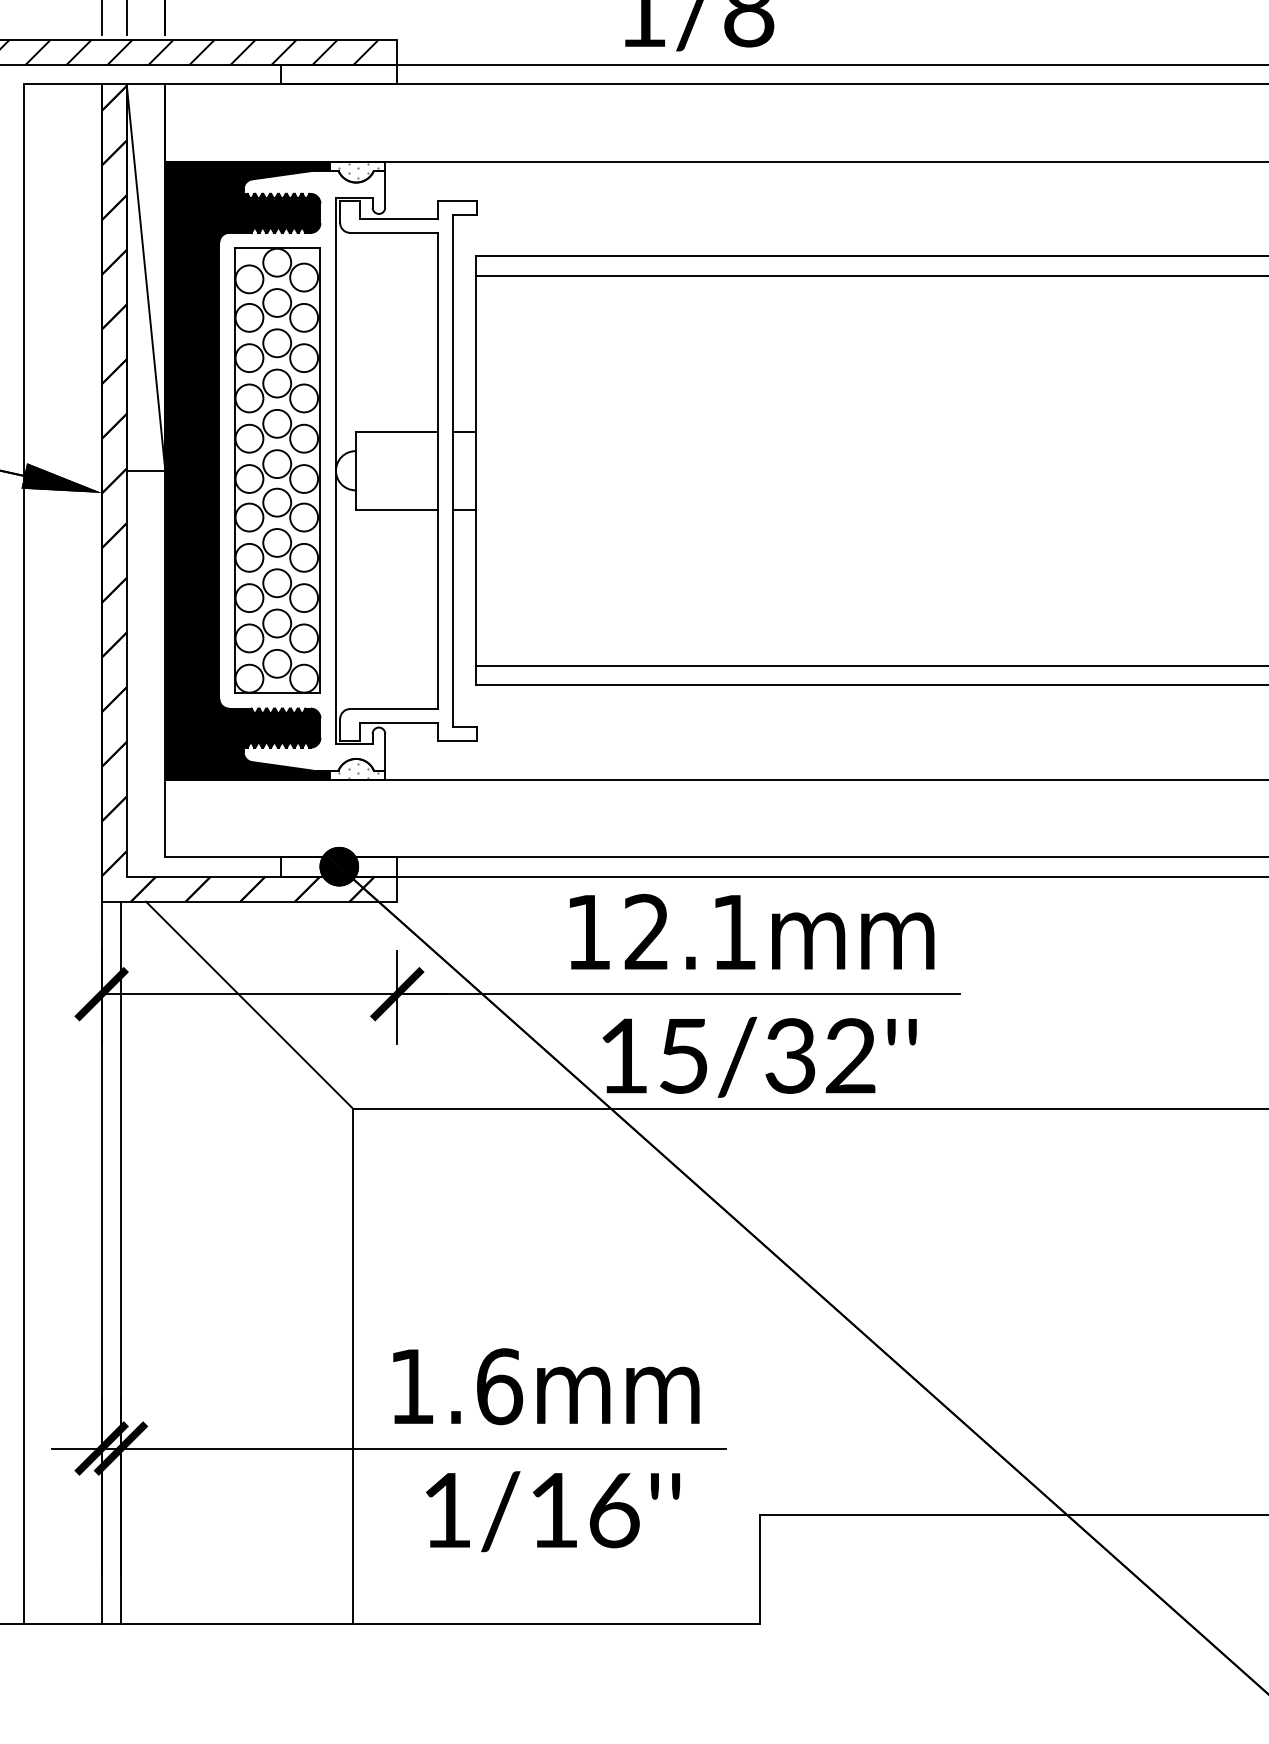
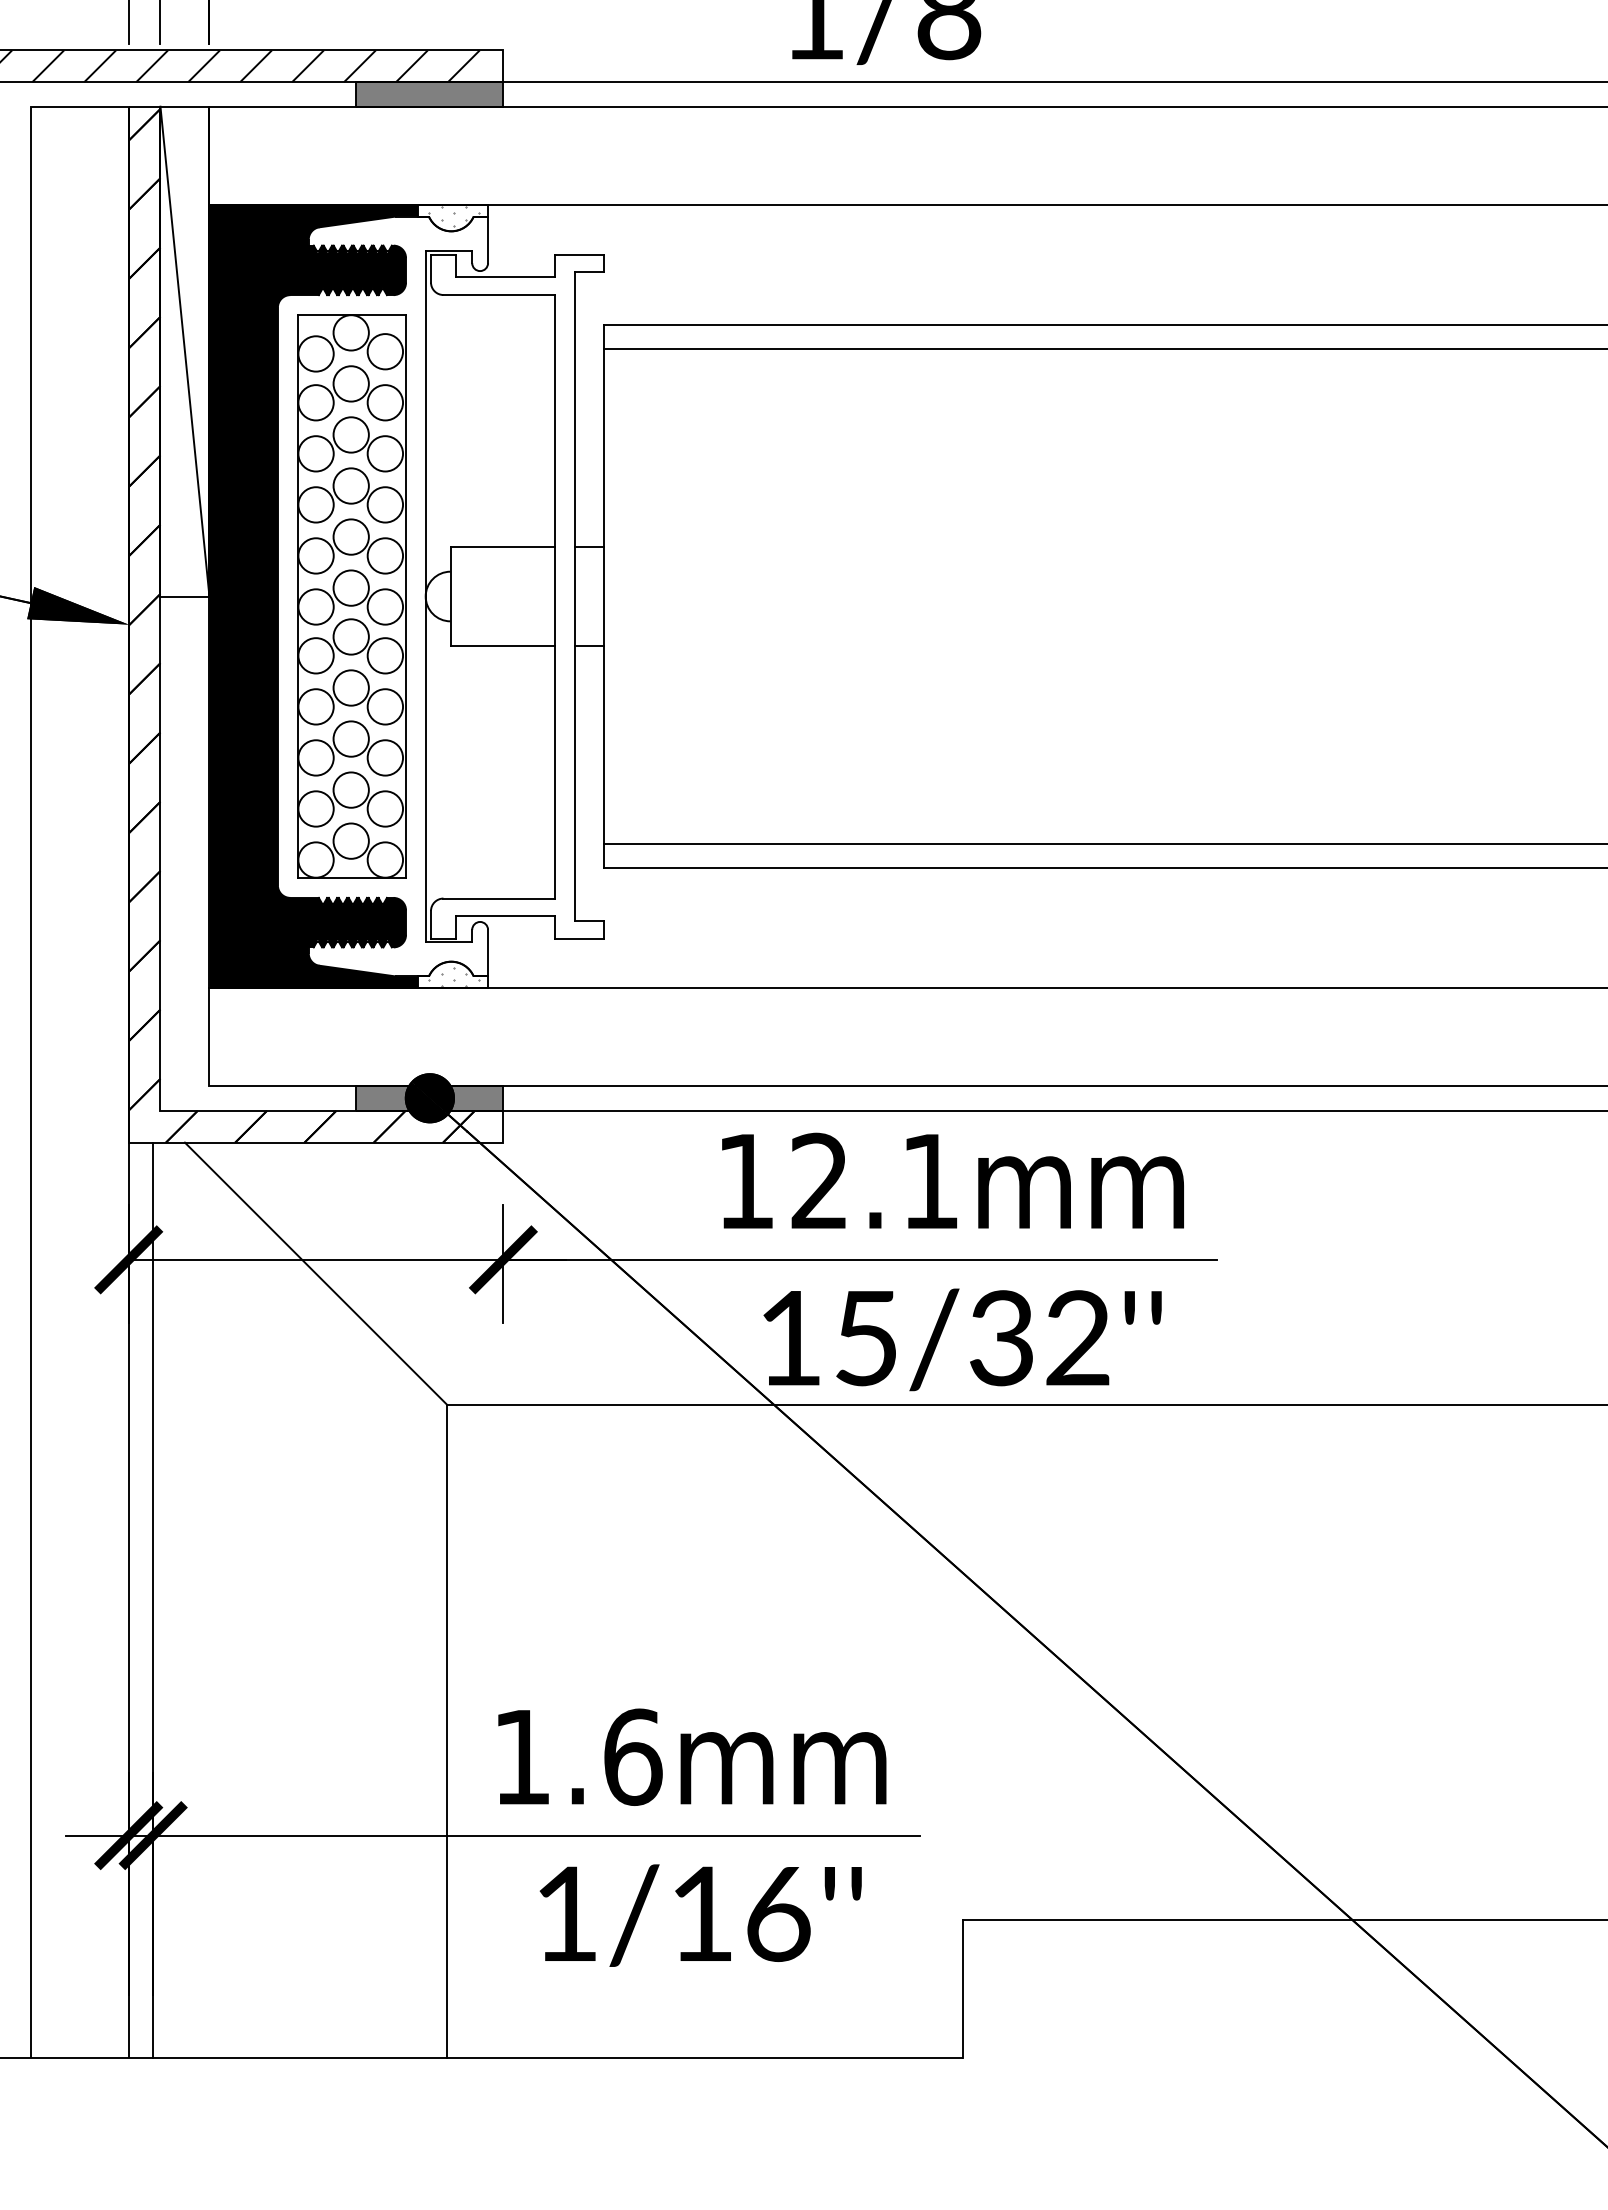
fill: (338, 74) -> (429, 94), added
fill: (338, 866) -> (429, 1098), added

